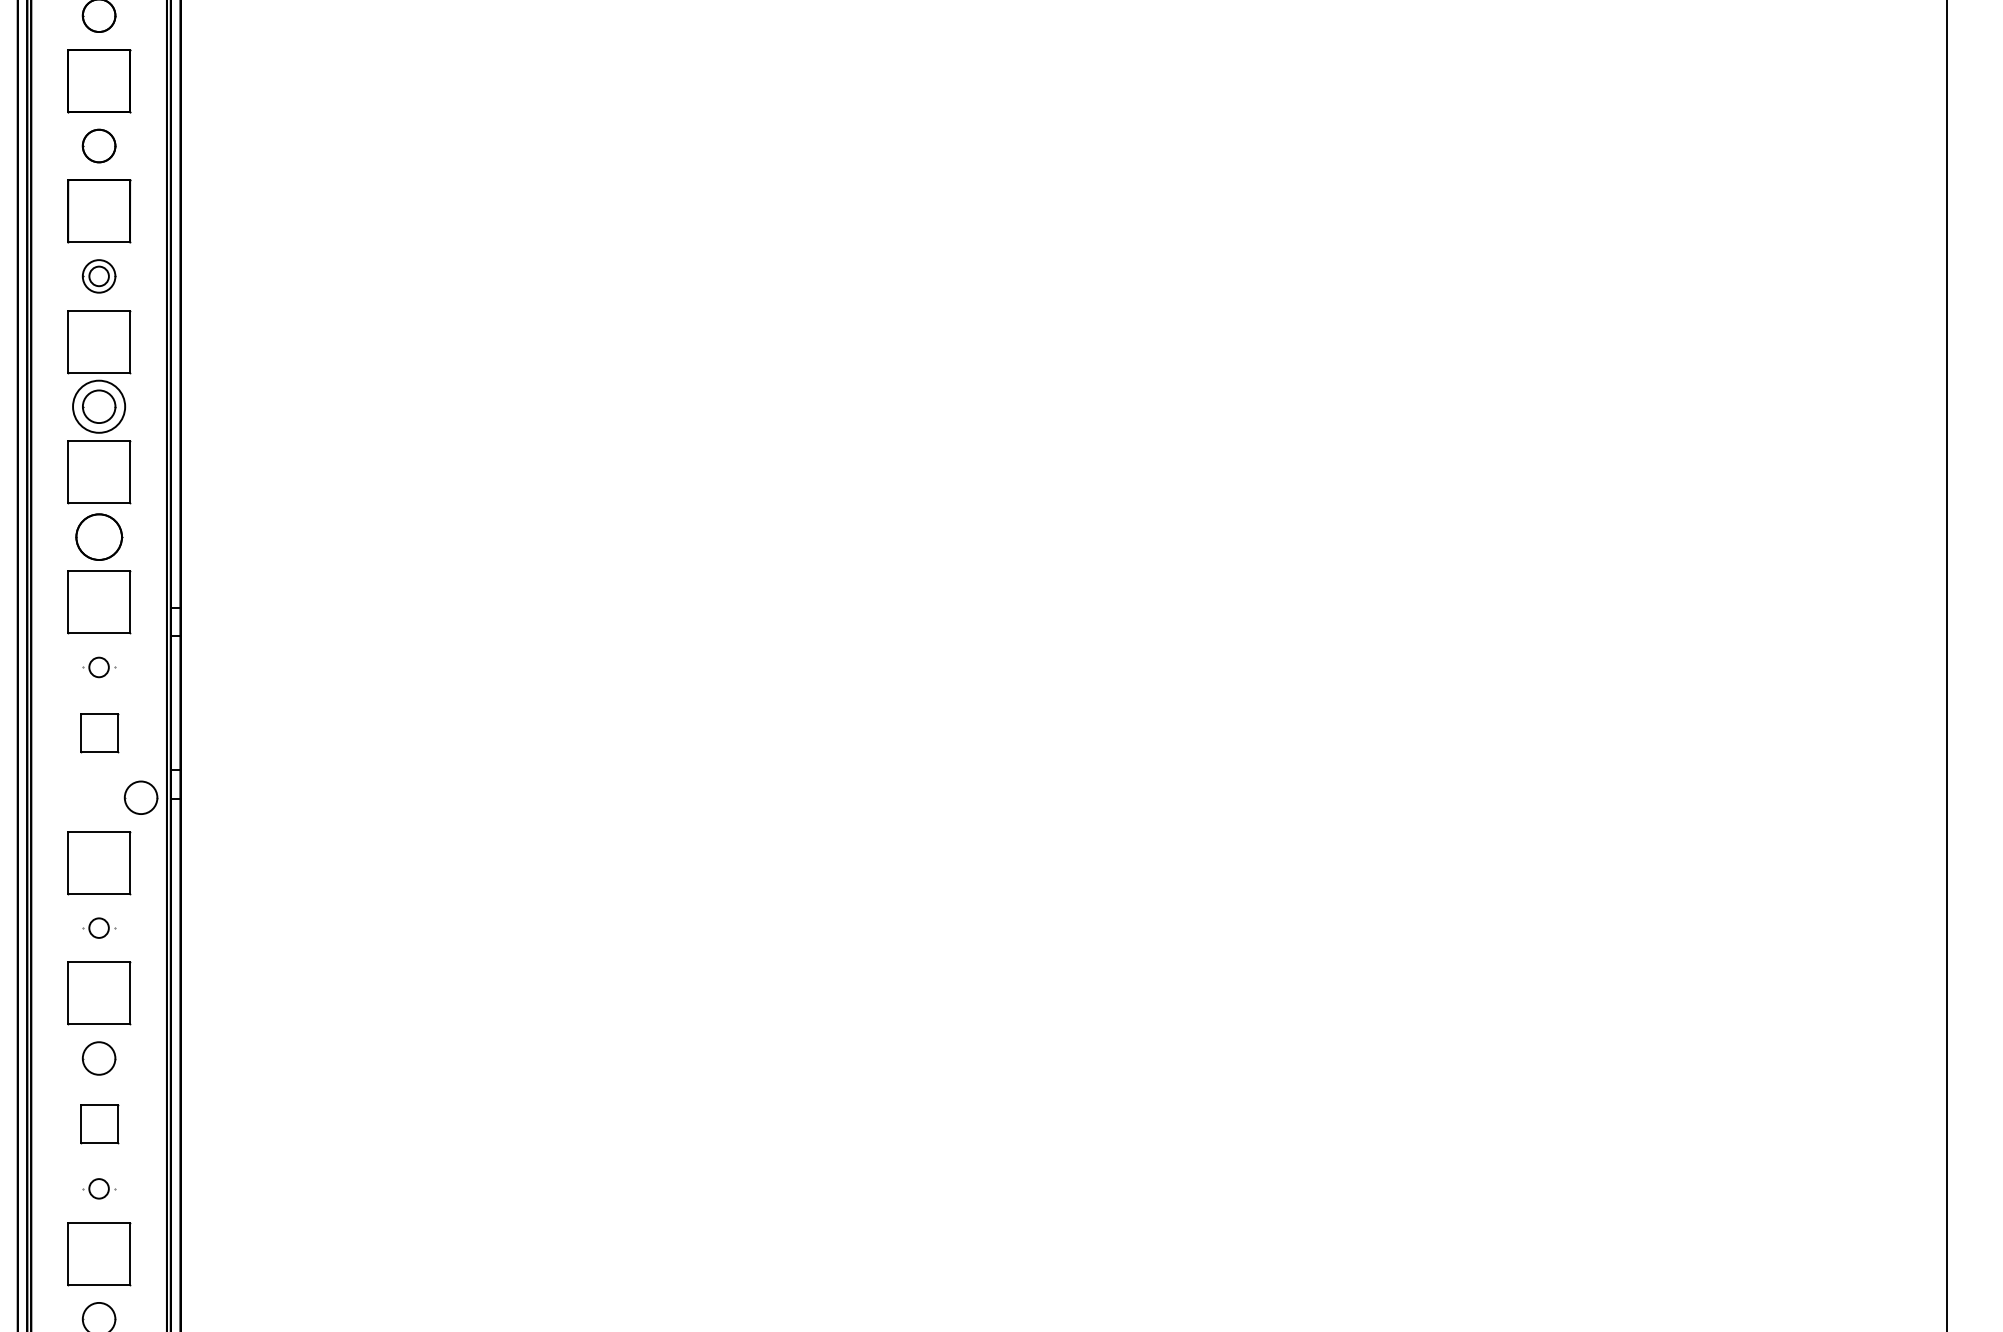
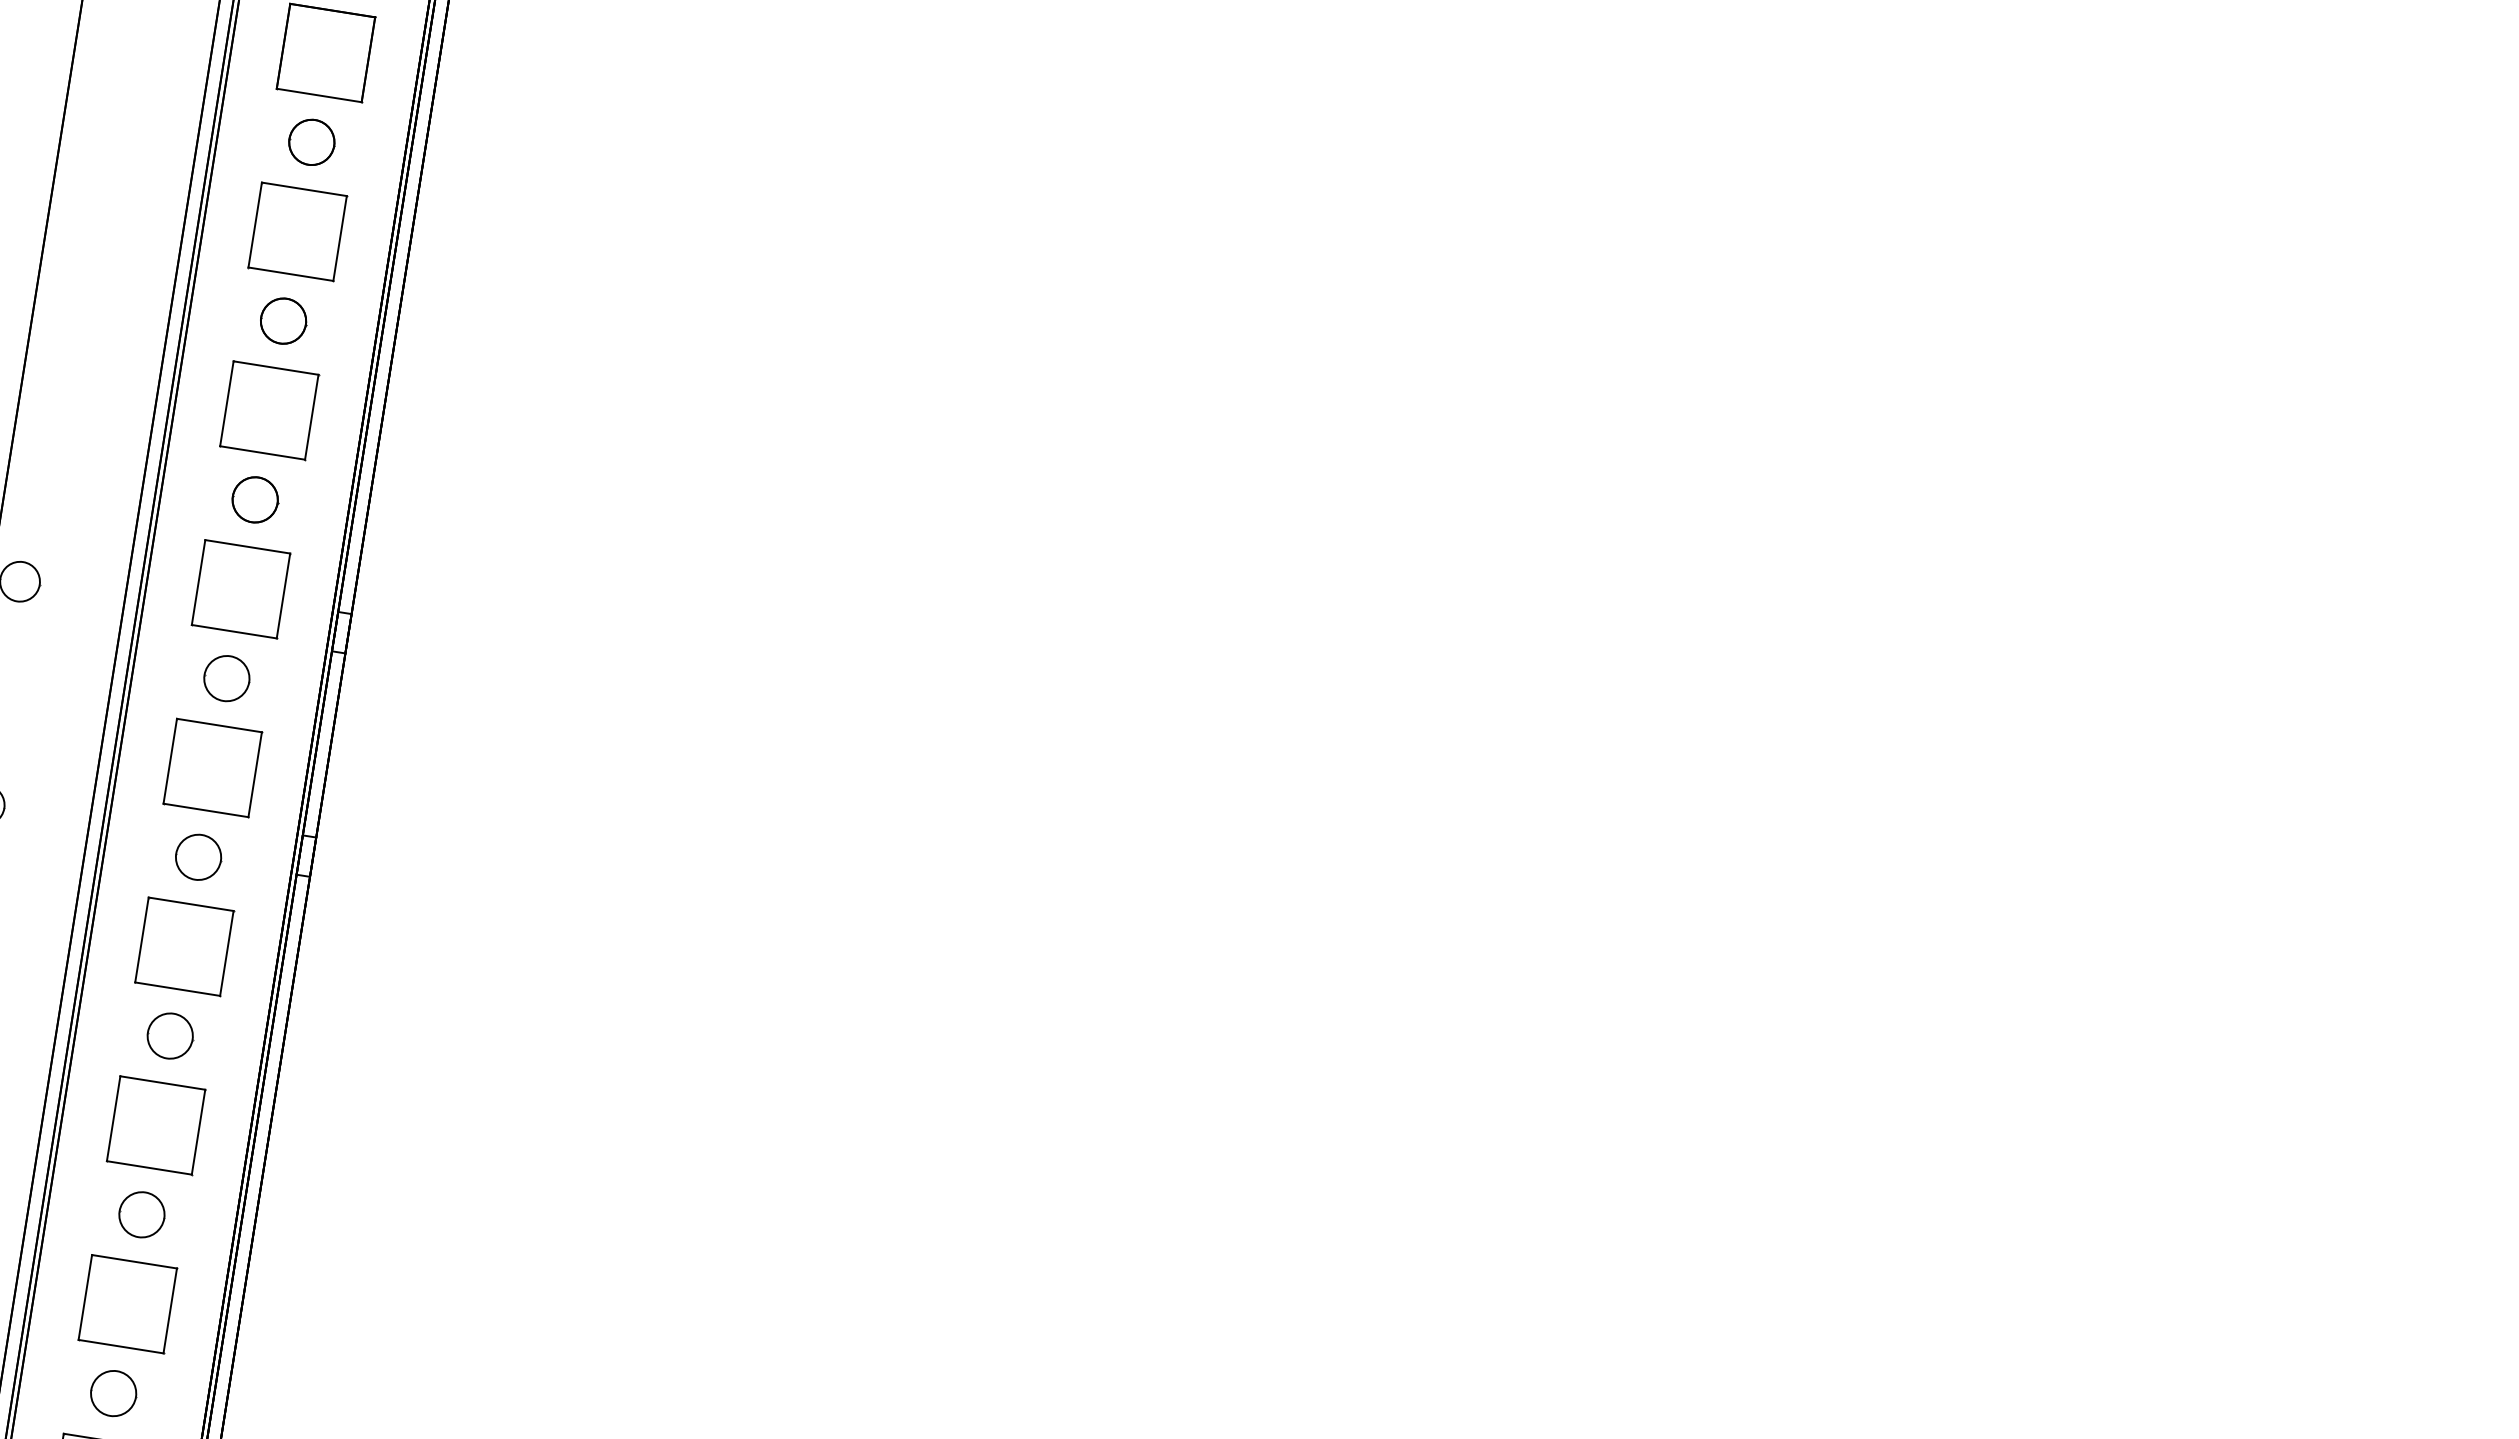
circle: (98, 276) -> (310, 142), size x1.67
circle: (98, 406) -> (282, 320), size x0.62
part: (98, 536) -> (254, 498), size x0.71
circle: (98, 667) -> (226, 678), size x1.67
part: (99, 733) -> (213, 769), size x1.67
part: (140, 797) -> (197, 856), moved
circle: (98, 927) -> (169, 1035), size x1.67
part: (99, 1124) -> (128, 1305), size x1.67
circle: (98, 1188) -> (112, 1392), size x1.67

